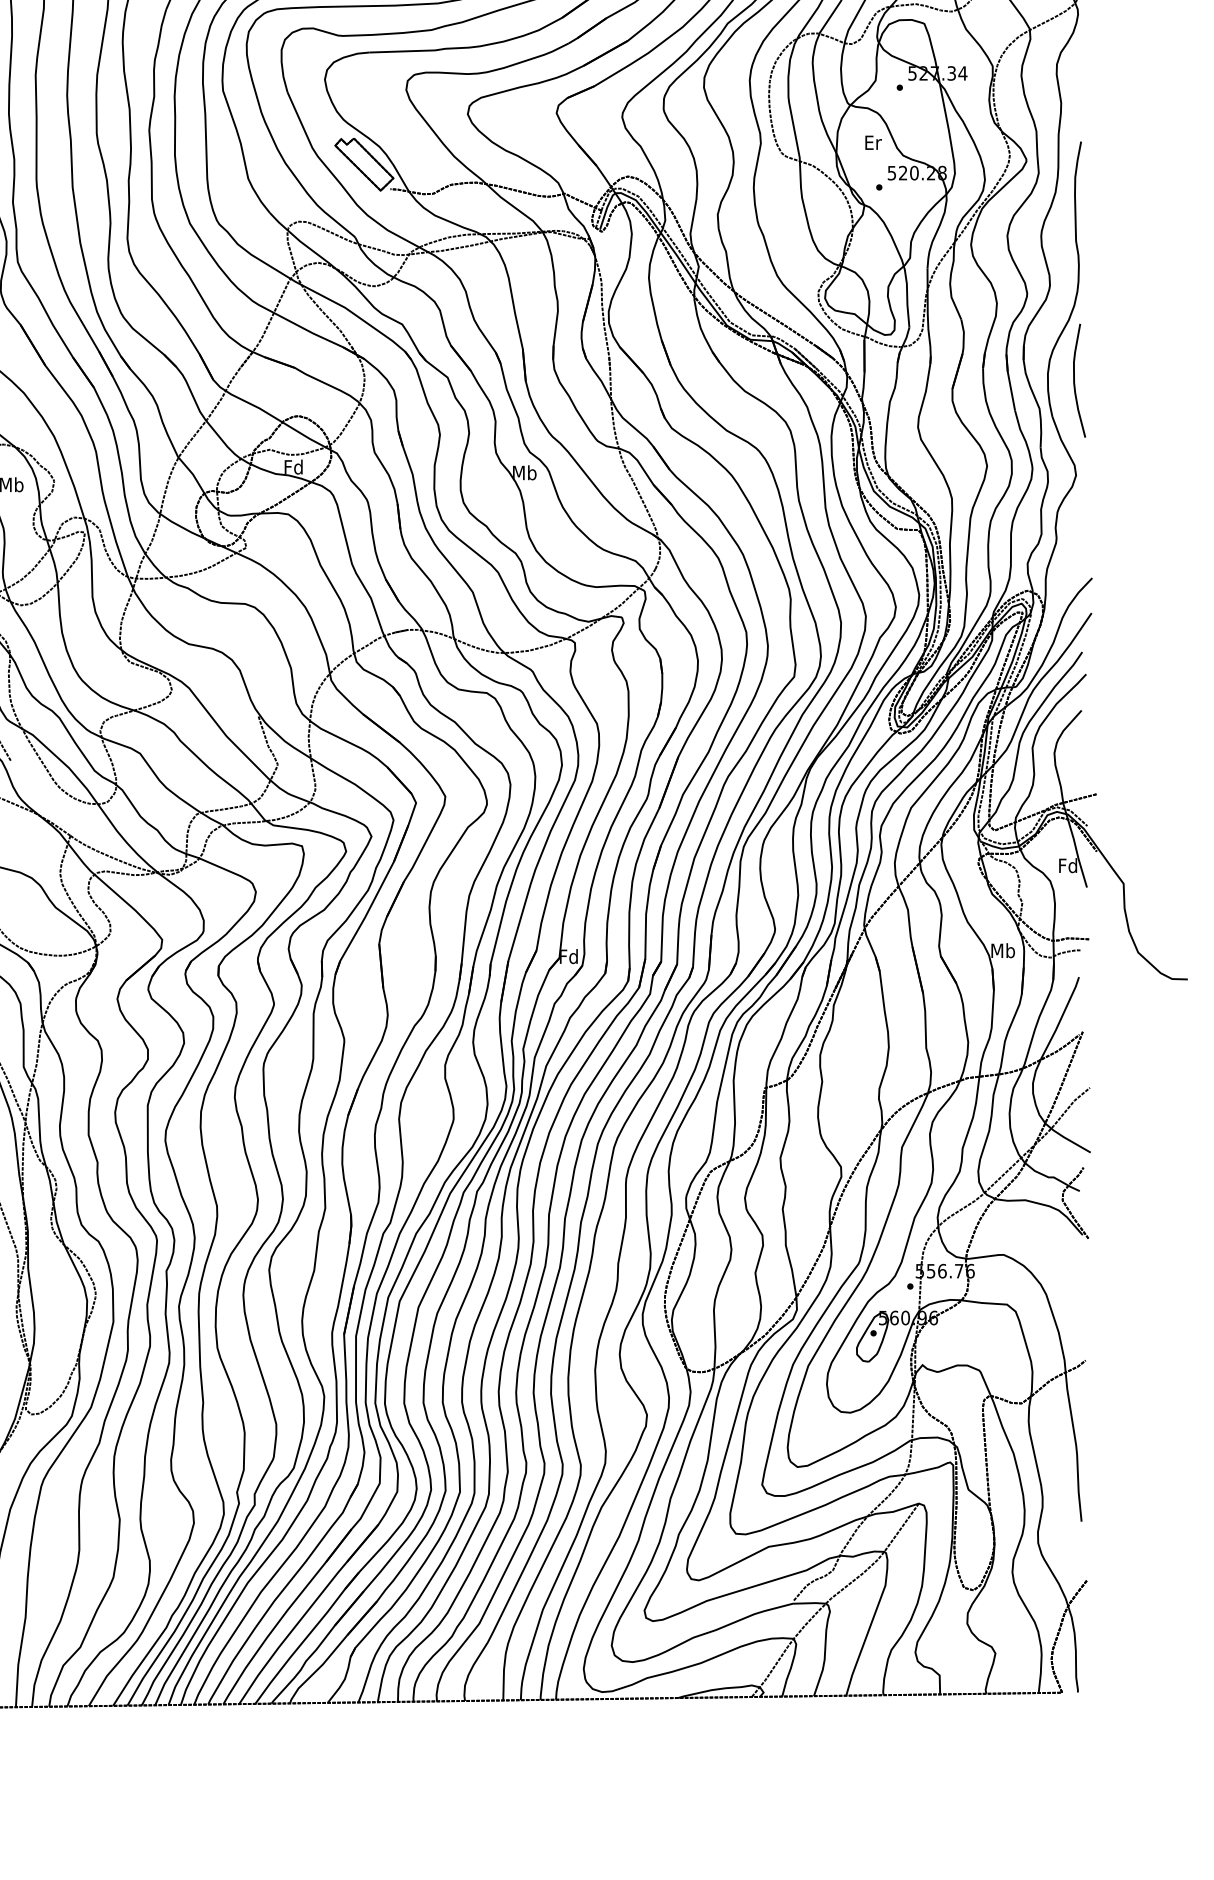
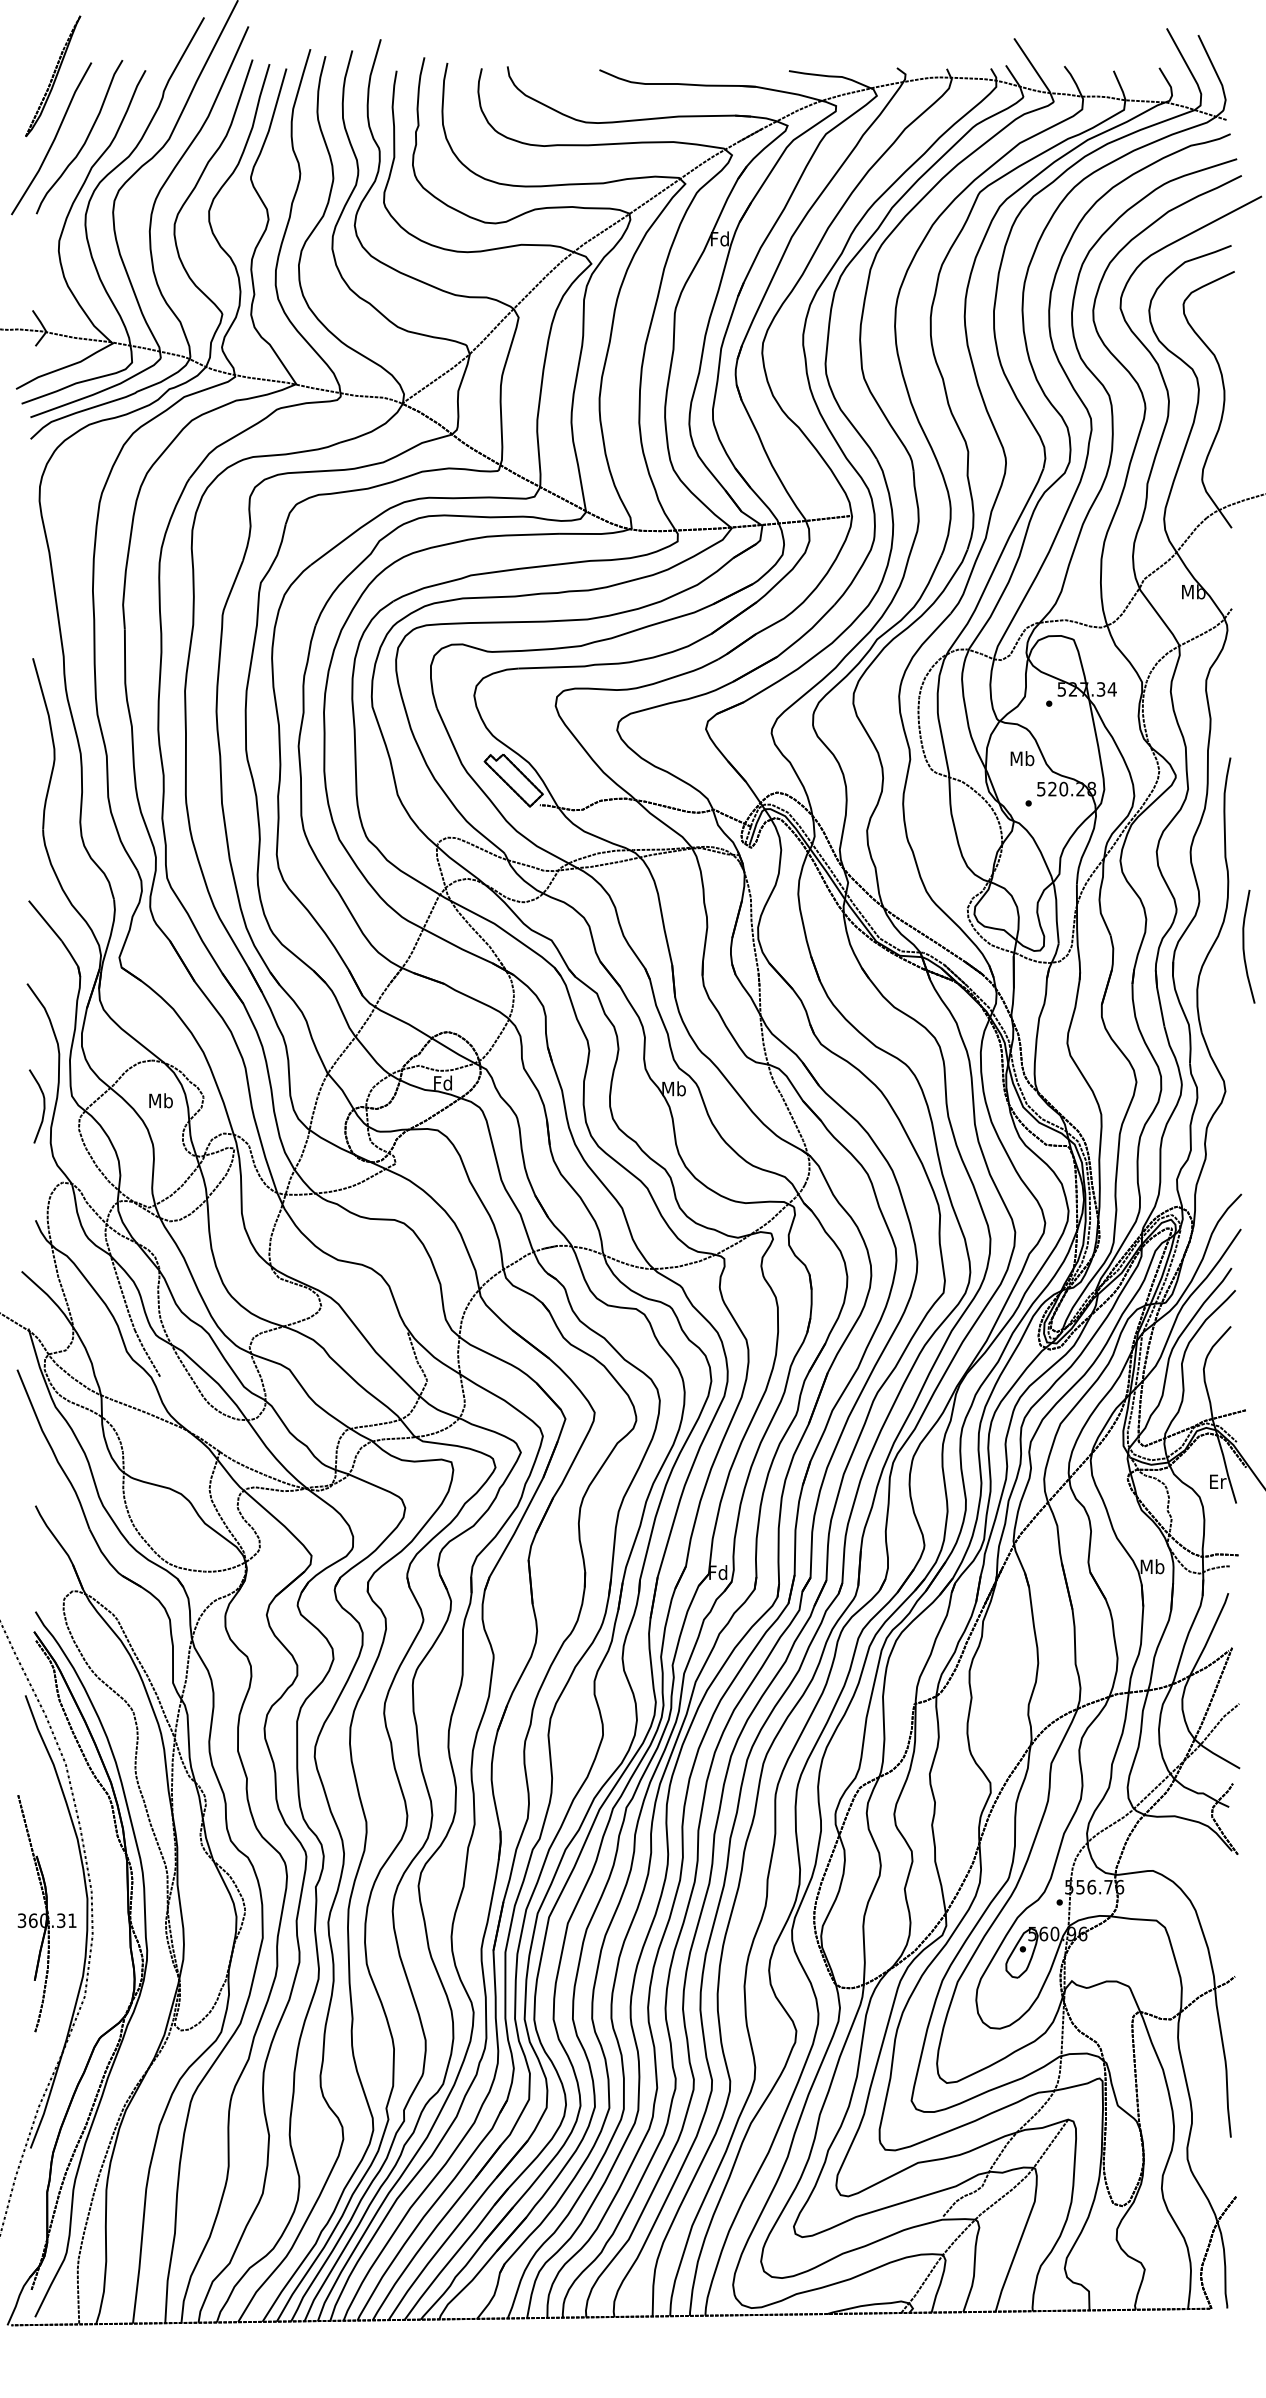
text: (873, 142) -> (1022, 758), Er -> Mb
curve: (1075, 380) -> (1244, 946), moved
text: (1068, 865) -> (1217, 1481), Fd -> Er

